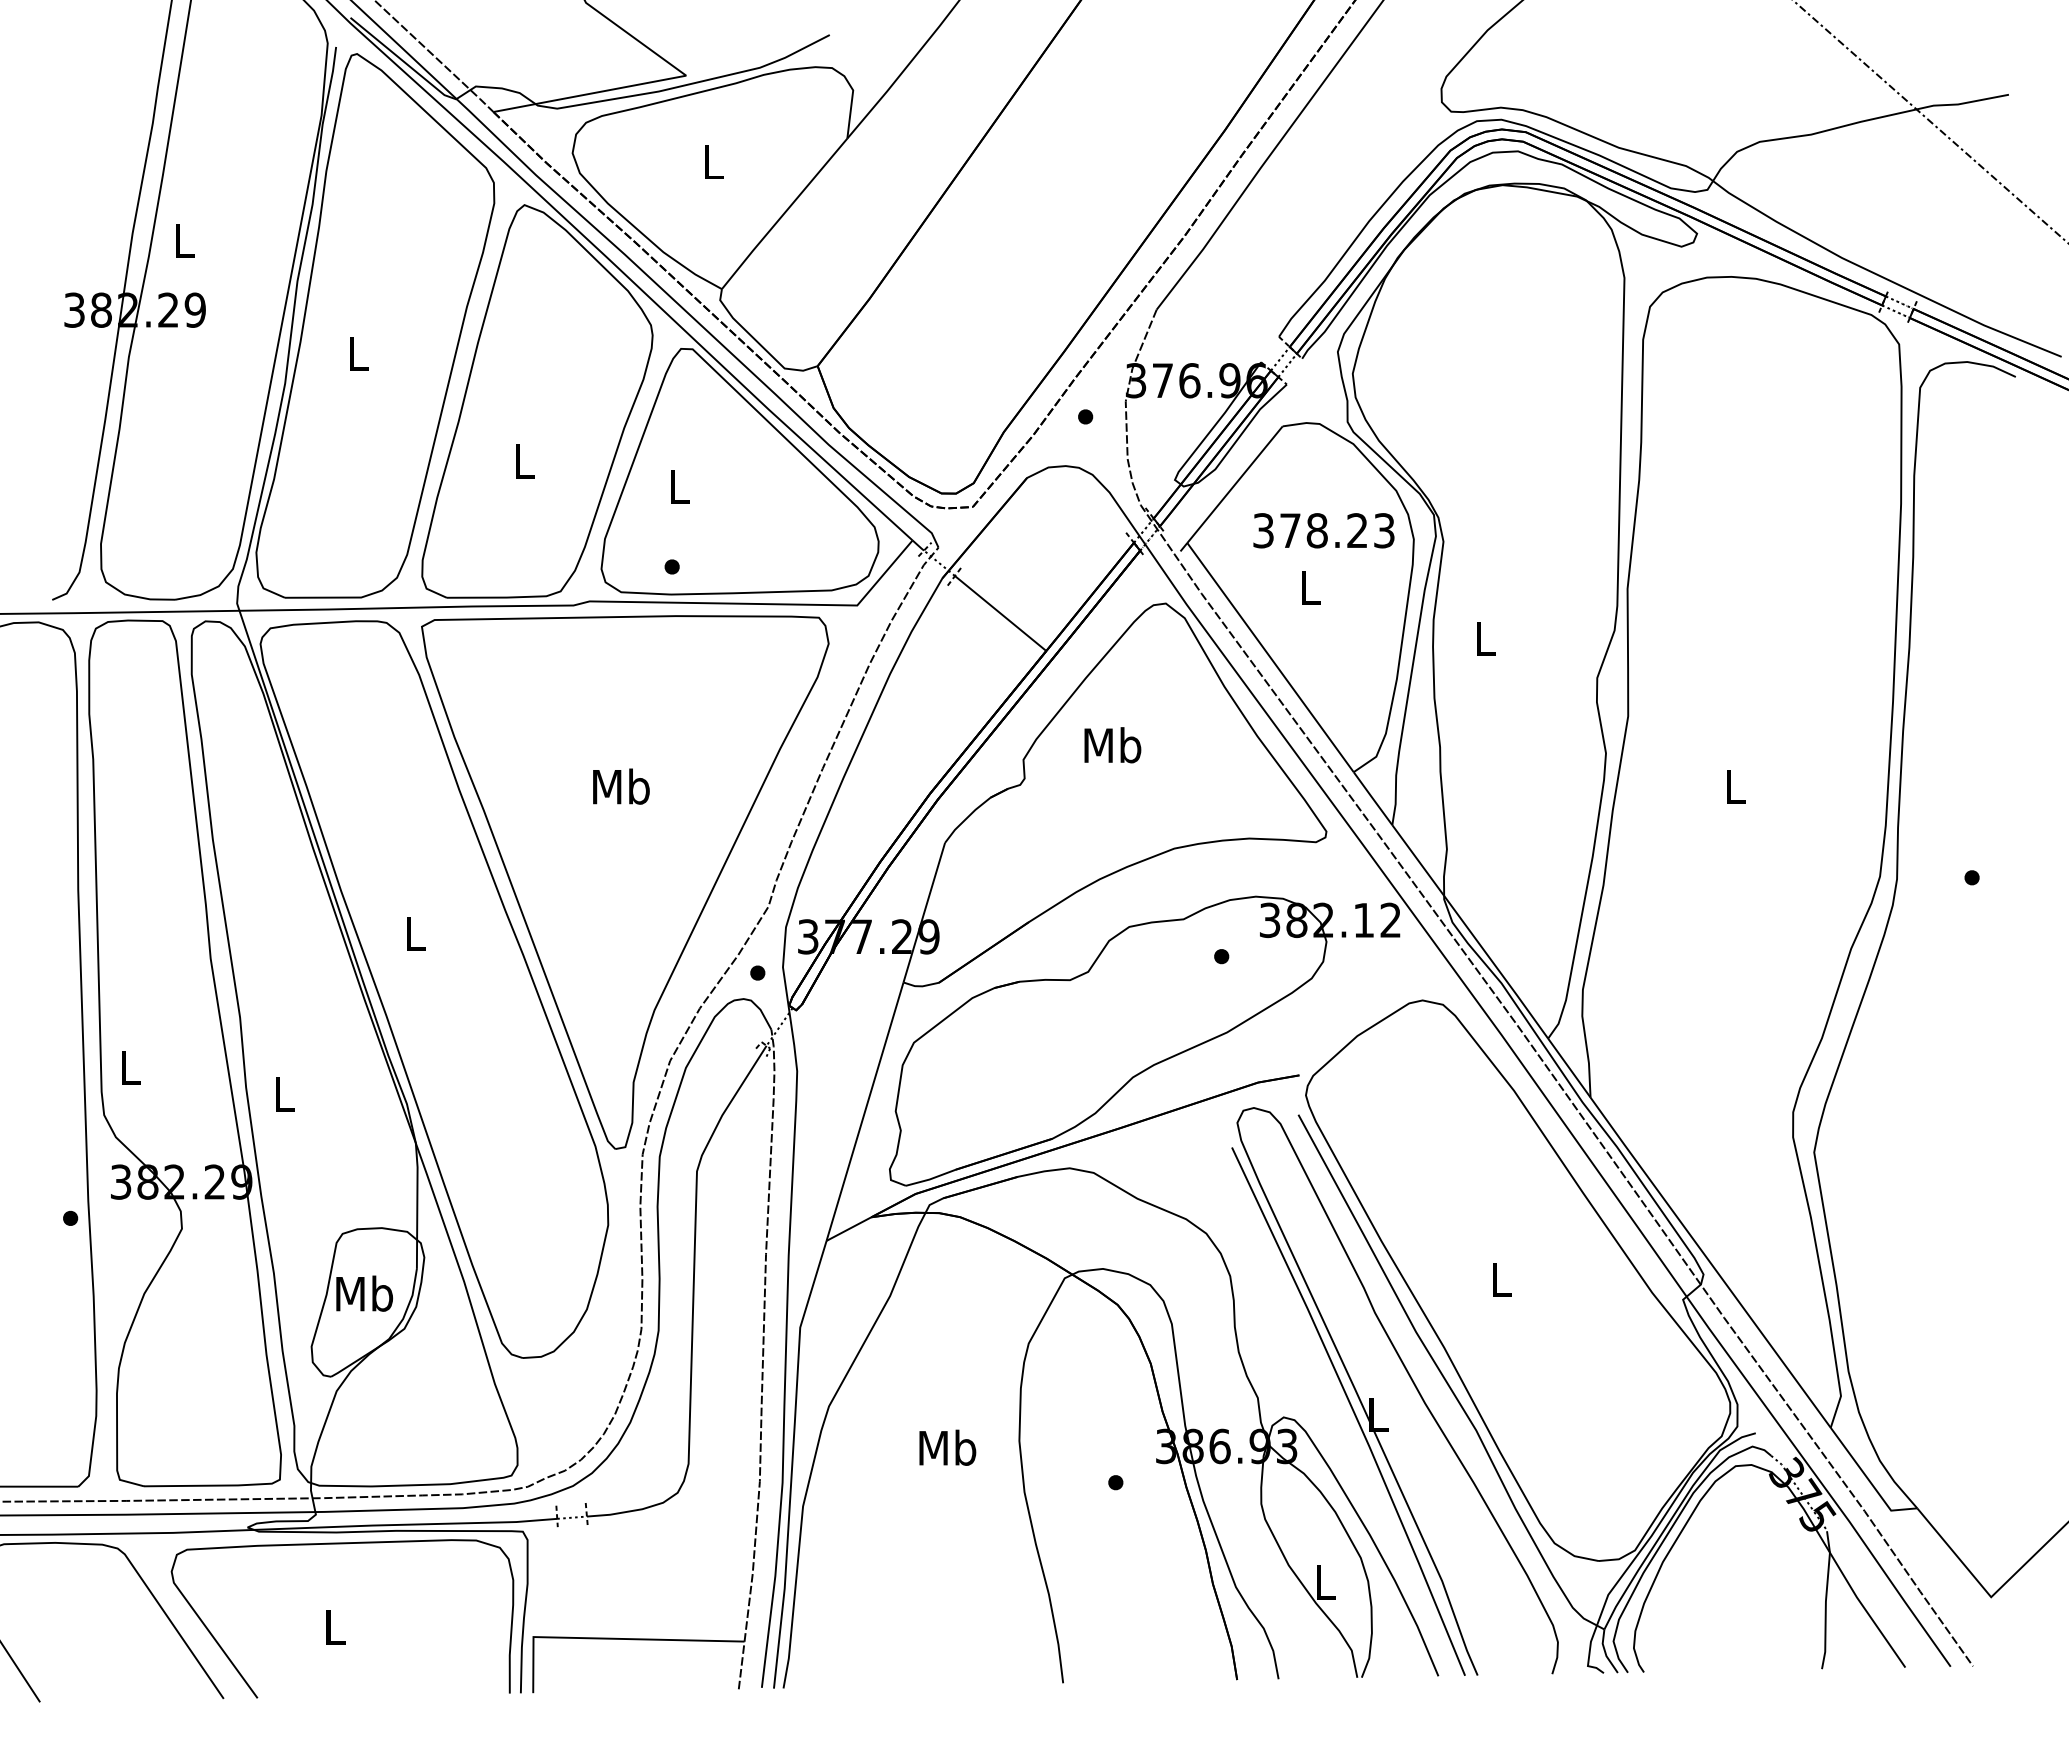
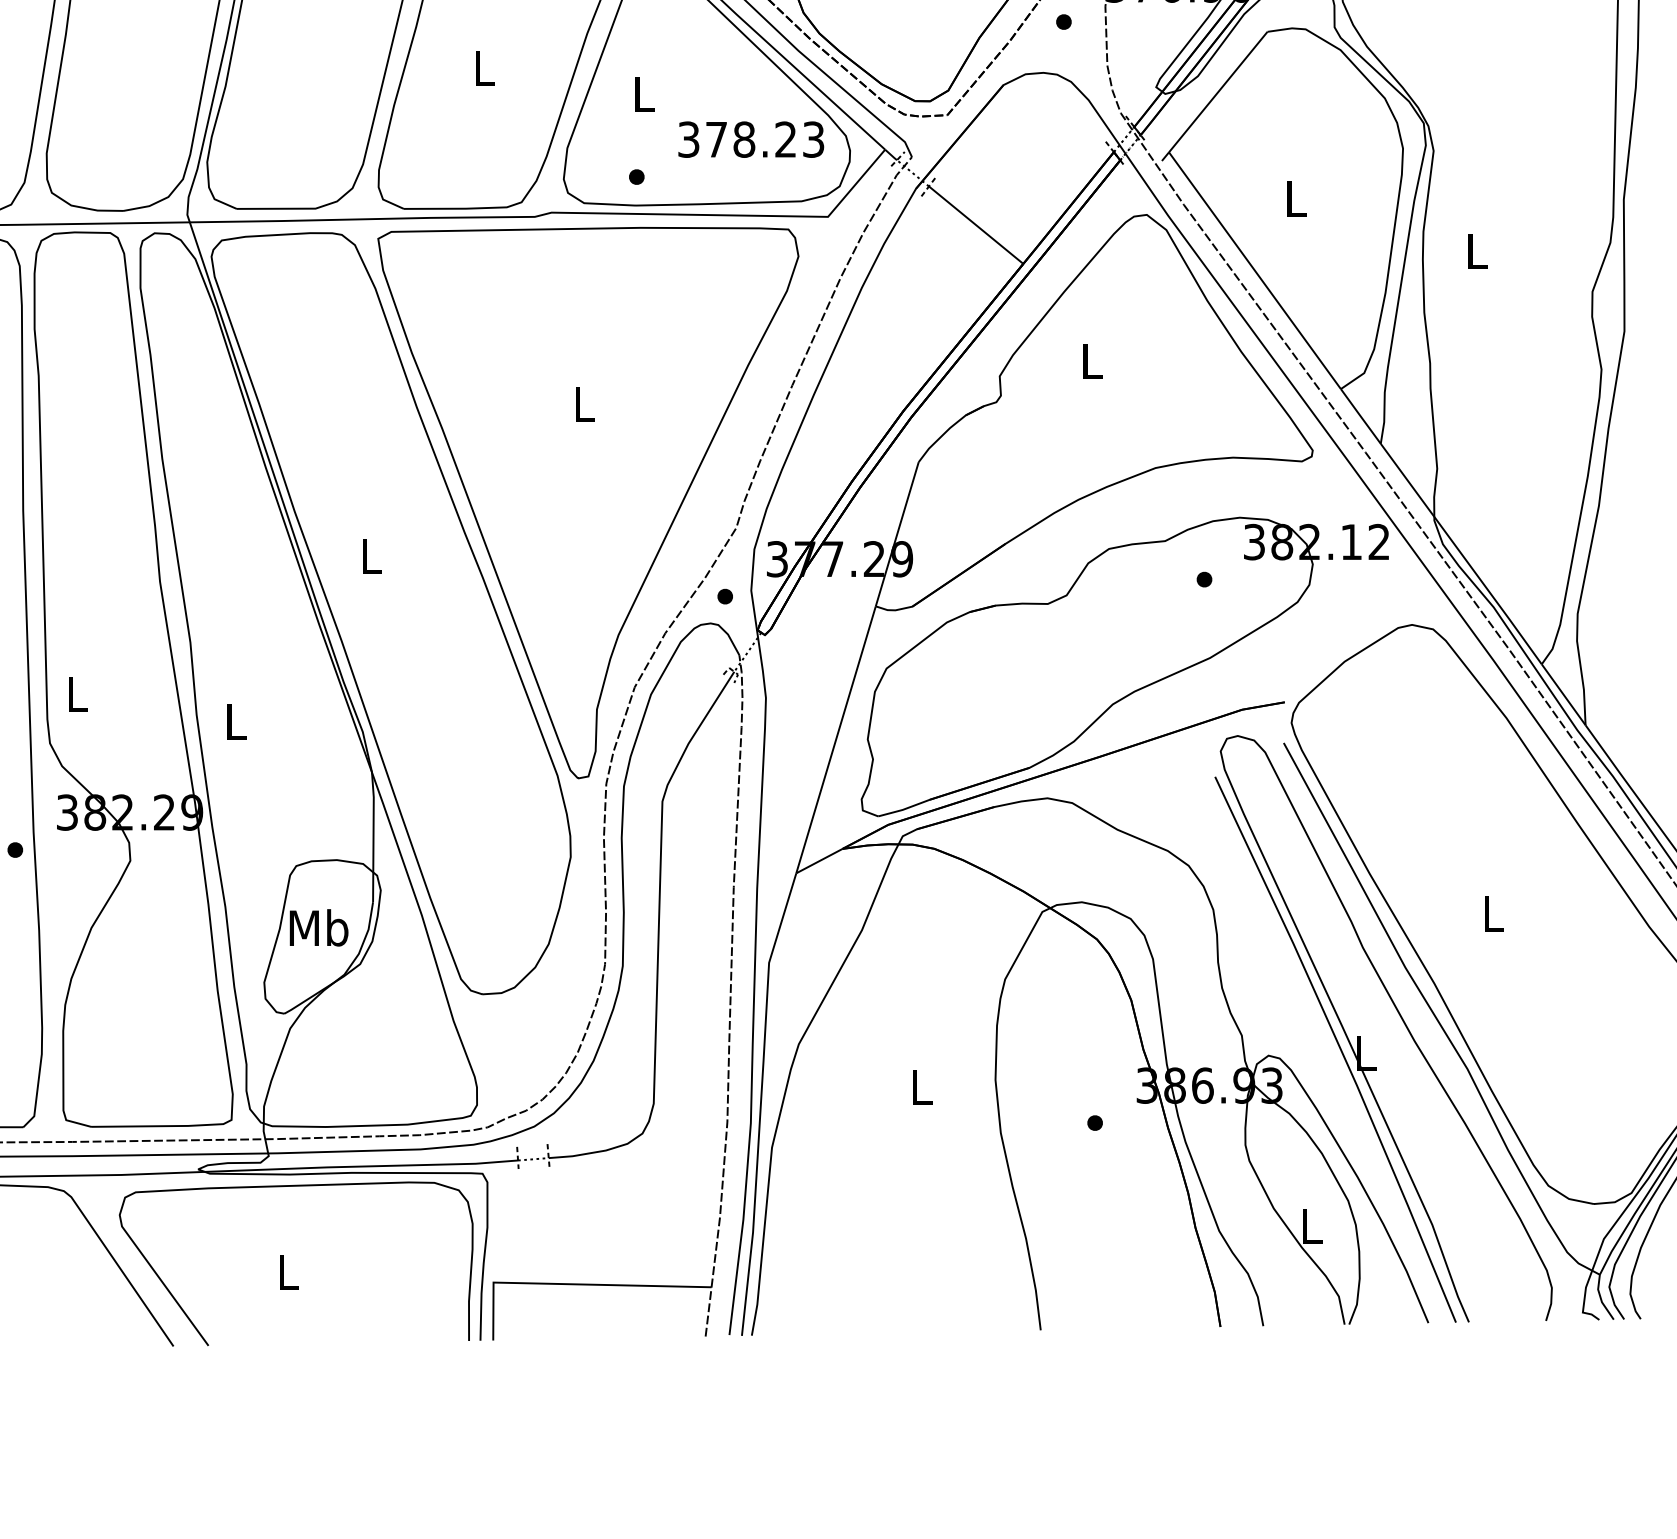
text: (1323, 530) -> (750, 139), moved
text: (1112, 745) -> (1091, 361), Mb -> L
text: (621, 786) -> (584, 403), Mb -> L
text: (947, 1447) -> (921, 1086), Mb -> L

